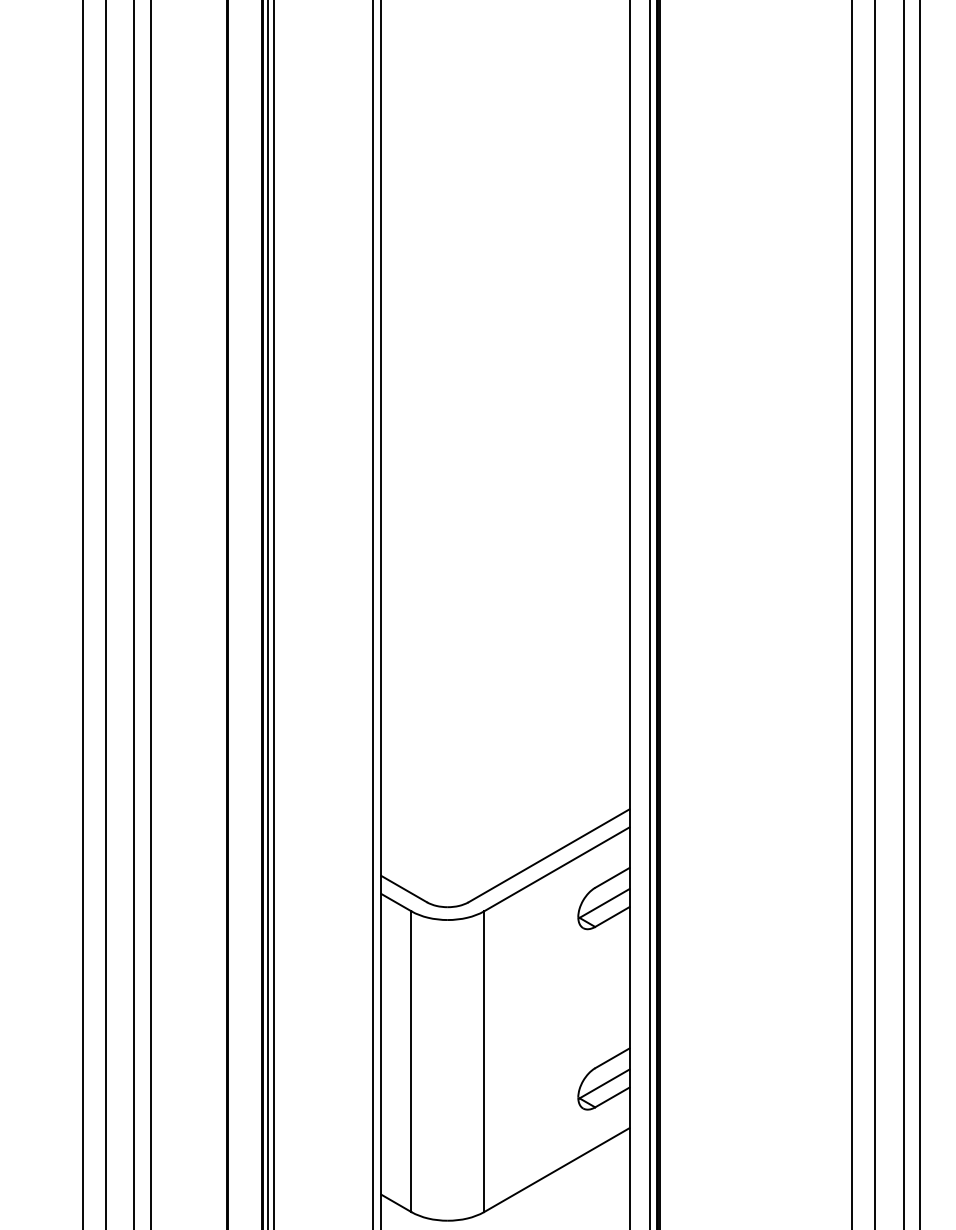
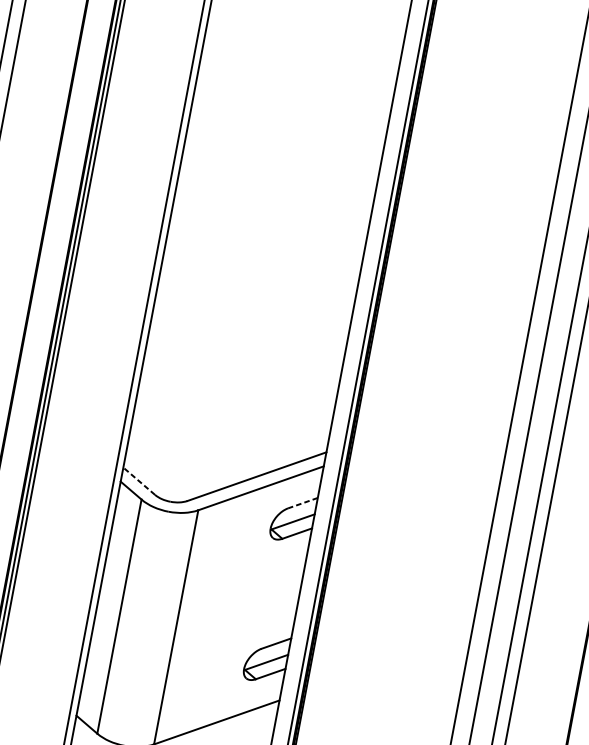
line: (612, 877) -> (303, 502), solid -> dashed
line: (403, 888) -> (138, 480), solid -> dashed

